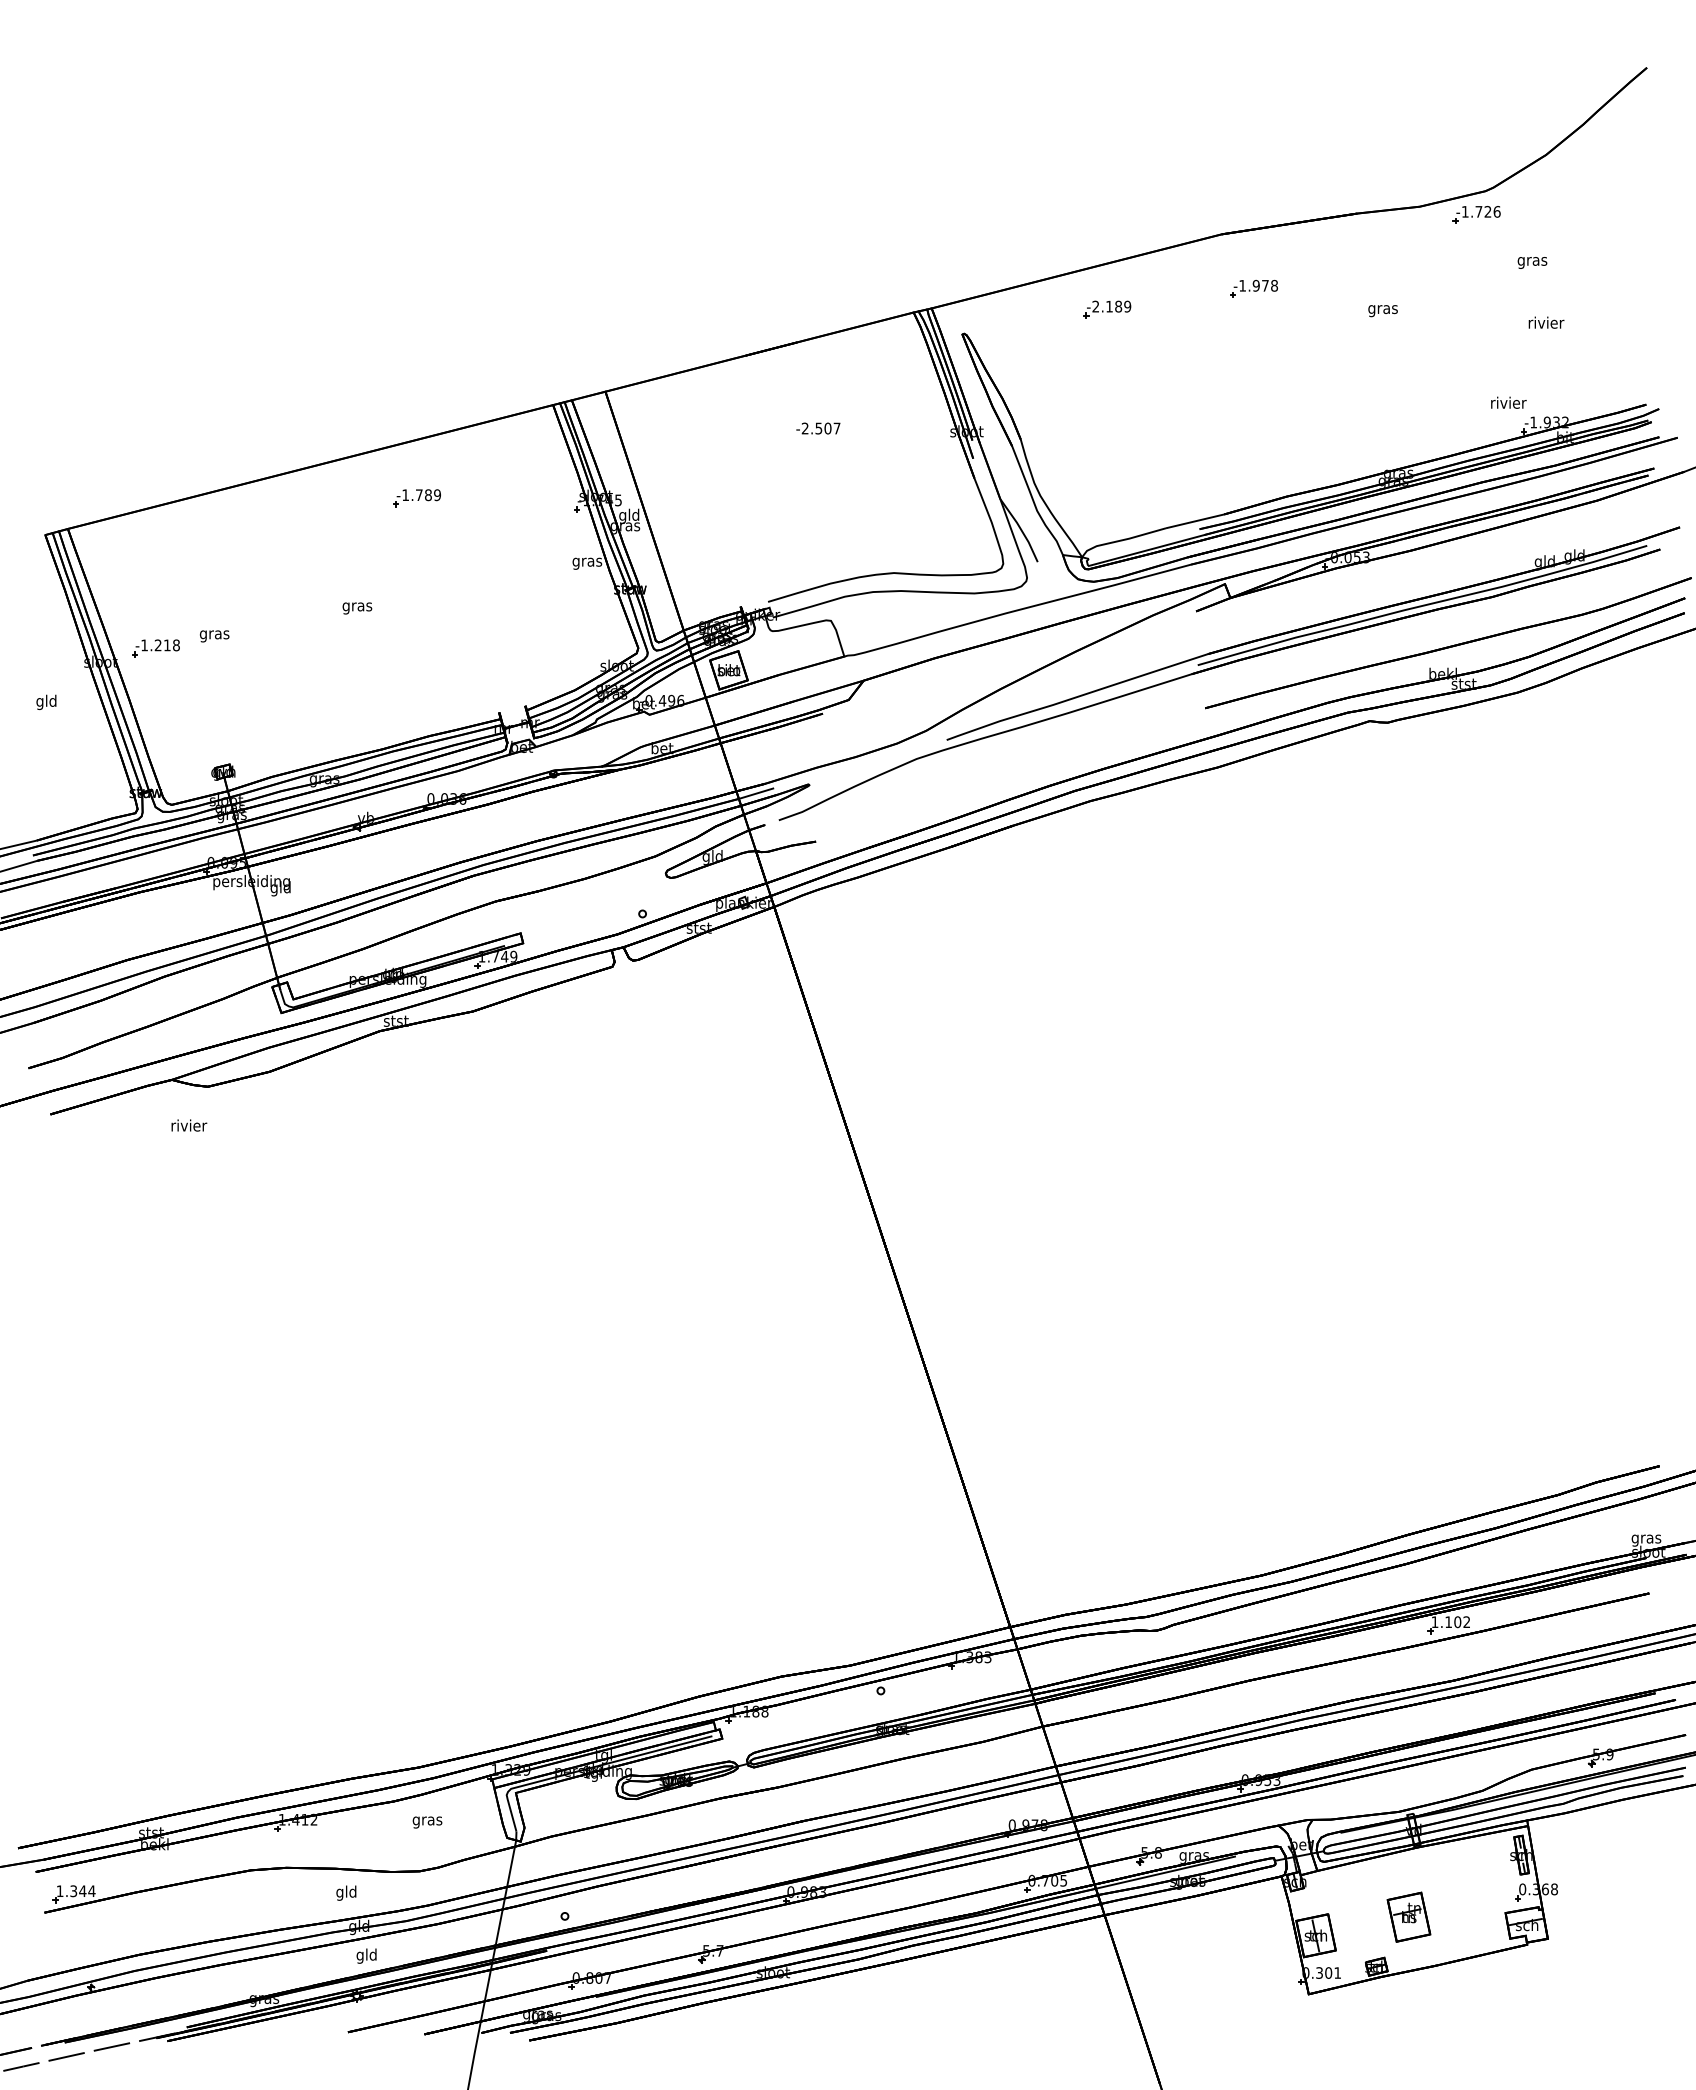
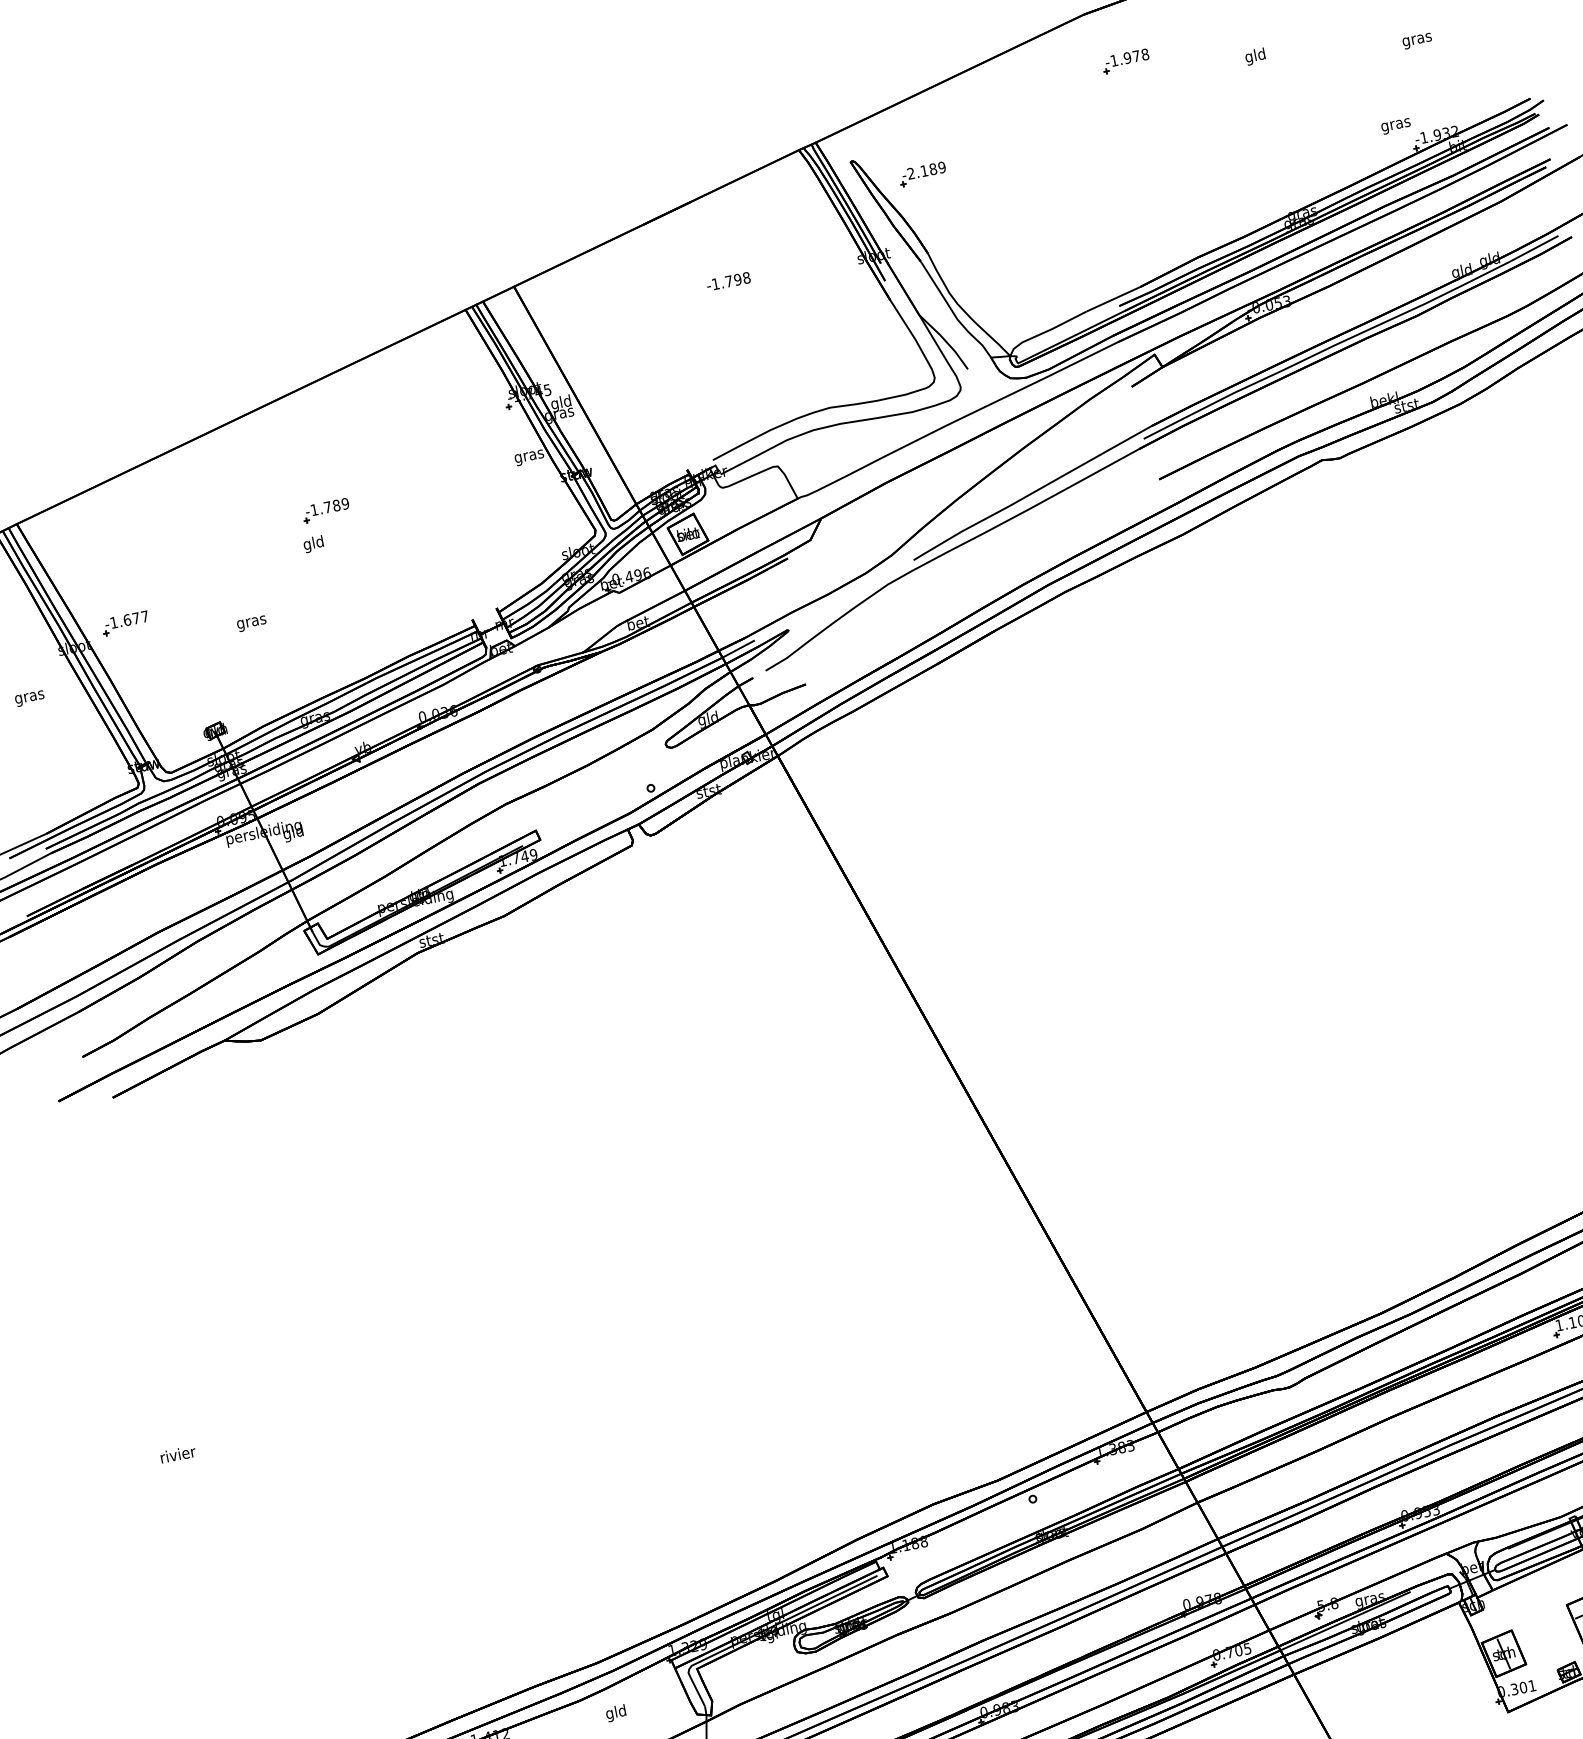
part: (1107, 309) -> (922, 174), moved
text: (1382, 309) -> (1255, 56), gras -> gld
text: (1546, 323) -> (1417, 38), rivier -> gras
text: (1508, 403) -> (1395, 124), rivier -> gras
text: (820, 428) -> (730, 281), -2.507 -> -1.798
part: (416, 498) -> (325, 511), moved
text: (357, 606) -> (313, 543), gras -> gld
text: (214, 636) -> (251, 623), moved
text: (166, 645) -> (135, 618), -1.218 -> -1.677
text: (46, 702) -> (29, 697), gld -> gras
text: (189, 1125) -> (178, 1454), moved
text: (427, 1820) -> (616, 1712), gras -> gld

